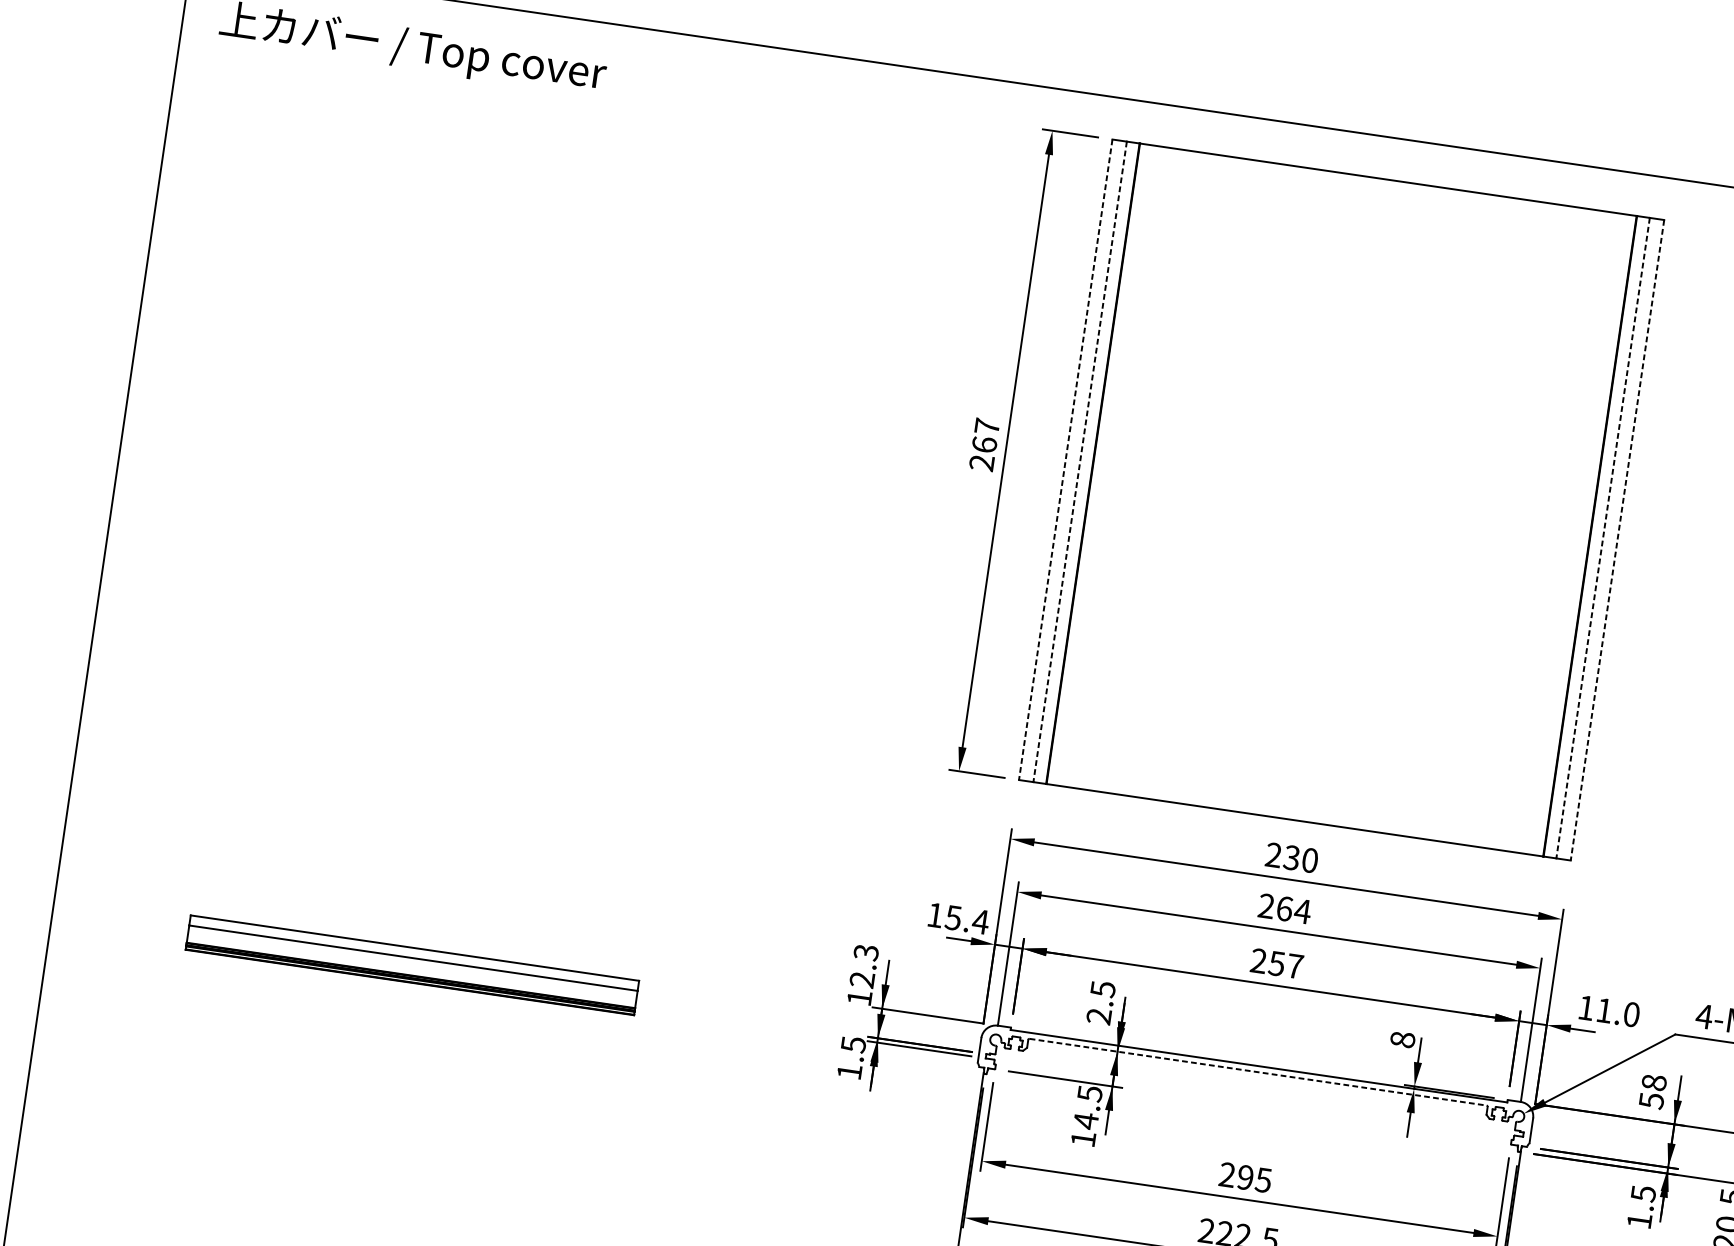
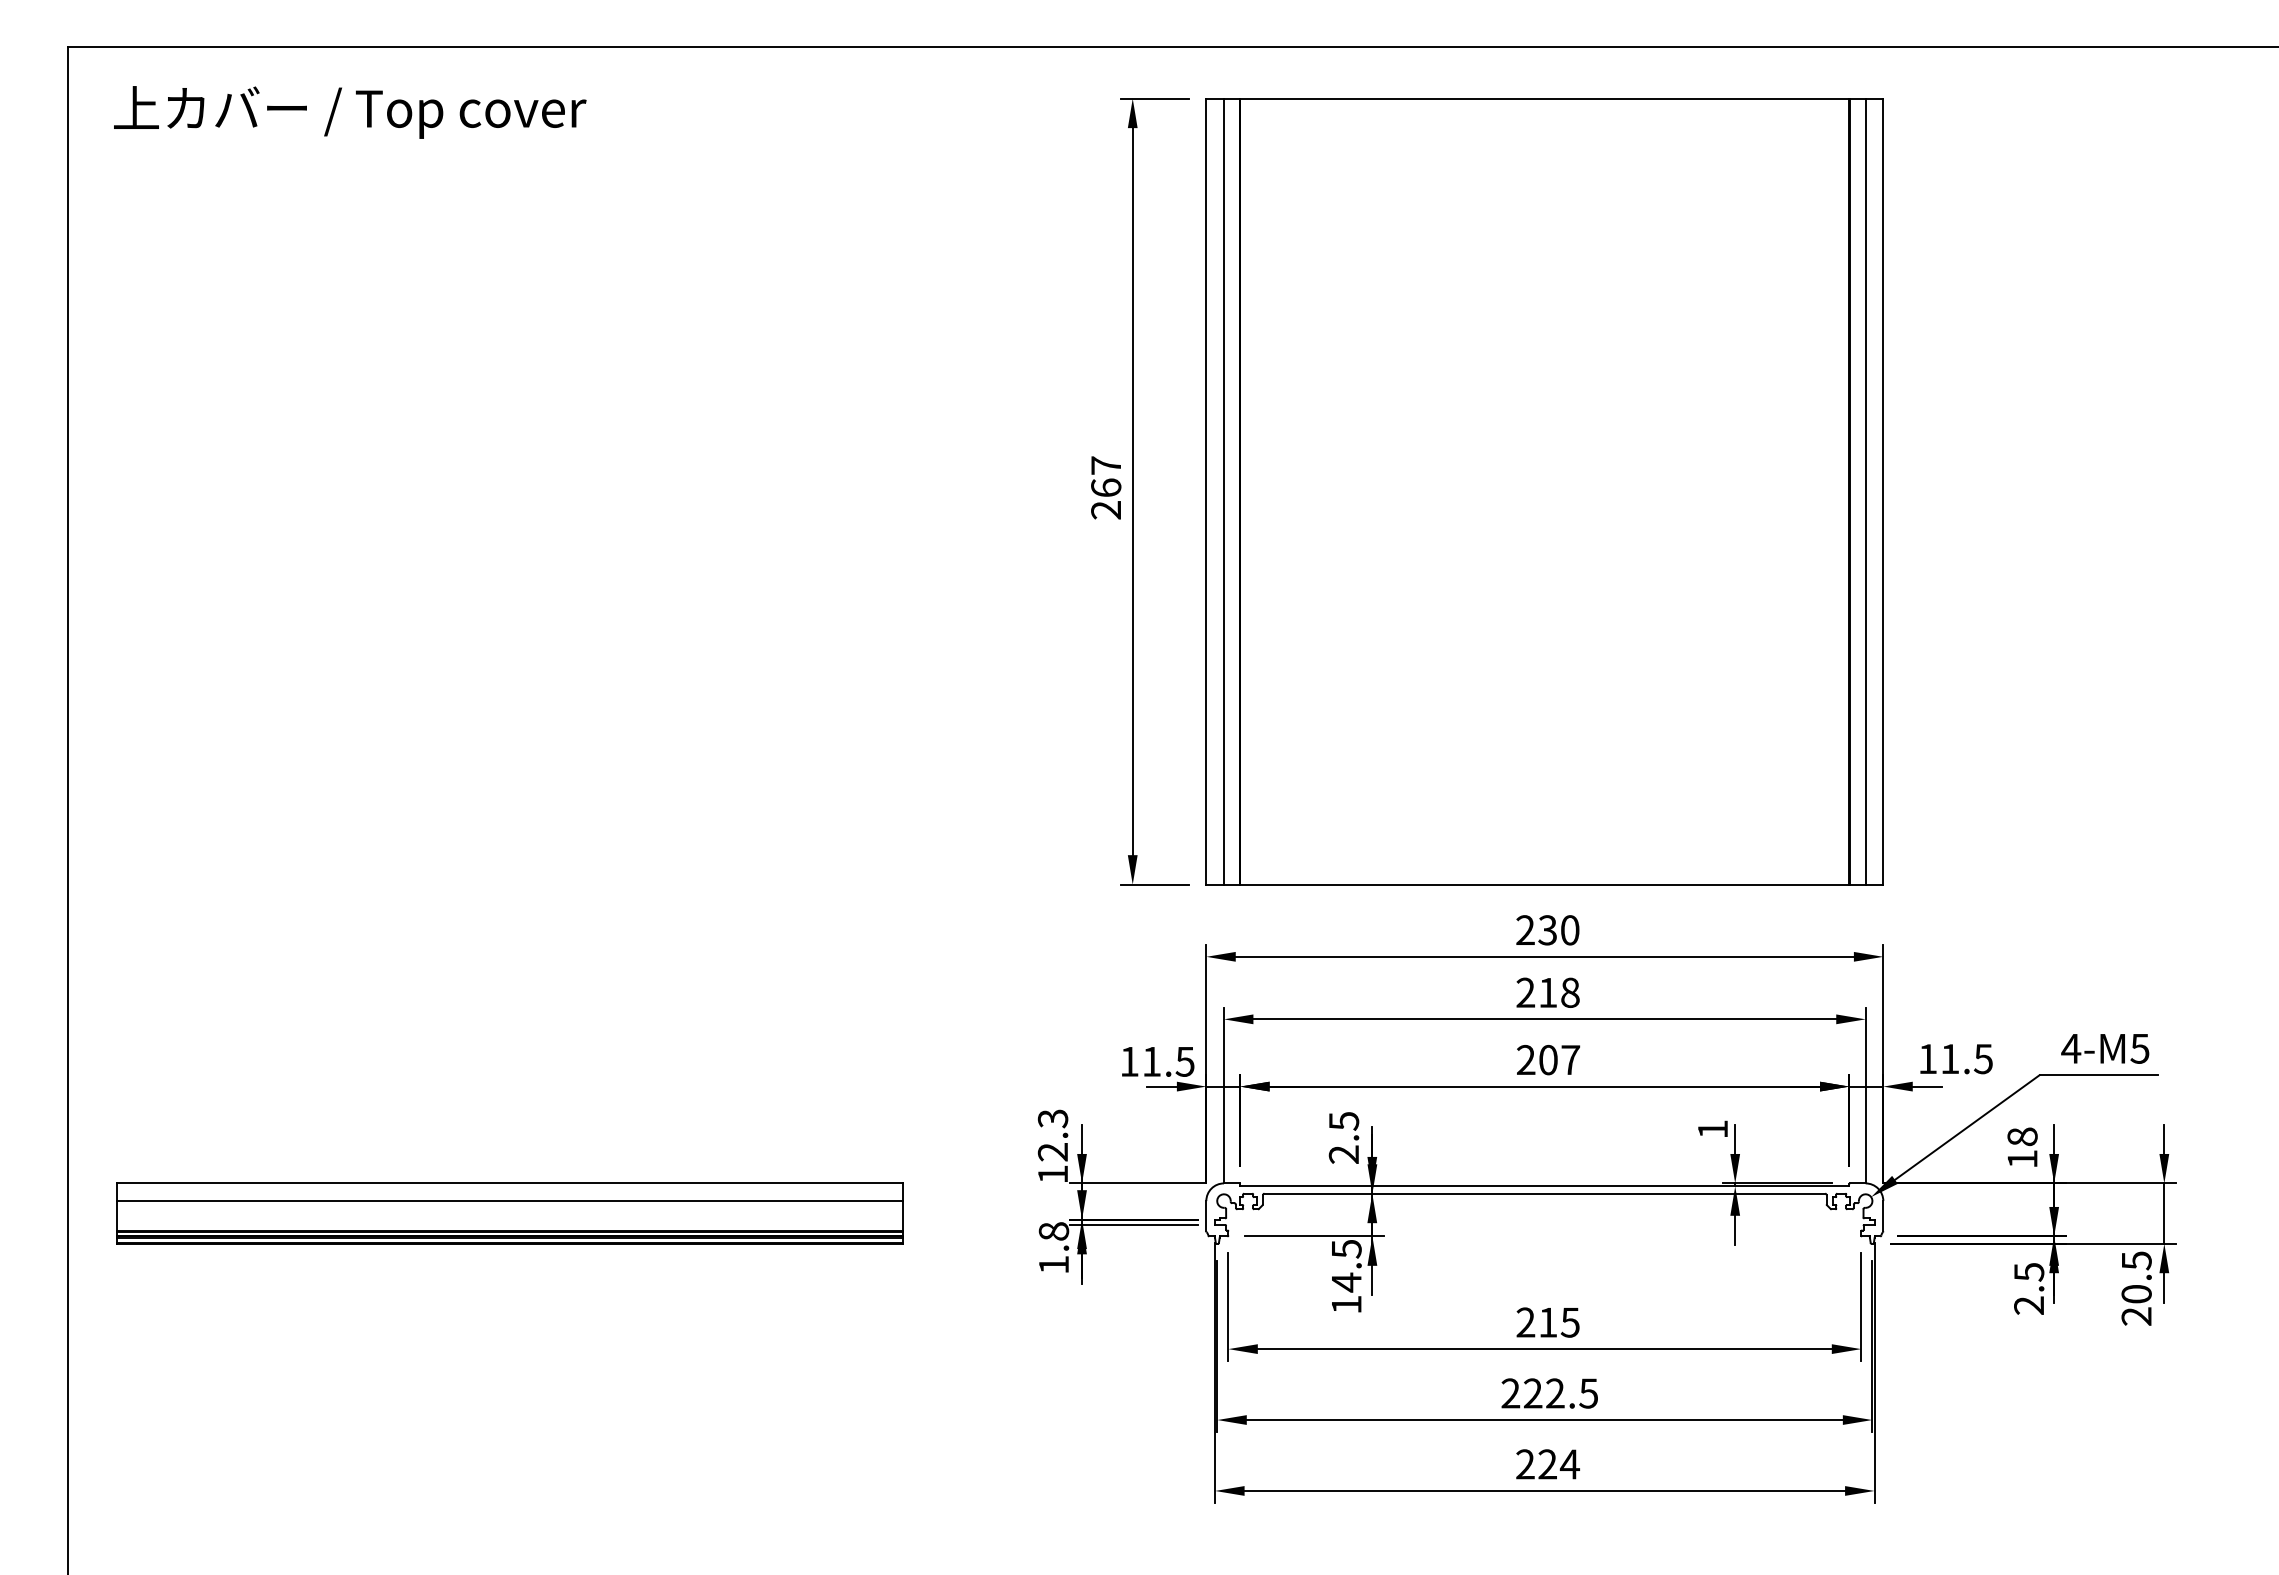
line: (1065, 459) -> (1206, 491), dashed -> solid
line: (1079, 461) -> (1223, 491), dashed -> solid
line: (1602, 538) -> (1865, 491), dashed -> solid
line: (1617, 540) -> (1883, 491), dashed -> solid
text: (1294, 909) -> (1559, 992), 264 -> 218
text: (967, 919) -> (1168, 1061), 15.4 -> 11.5
text: (1276, 963) -> (1547, 1059), 257 -> 207
part: (412, 965) -> (509, 1213), size x1.43
text: (1631, 1014) -> (1983, 1058), 11.0 -> 11.5
text: (1402, 1039) -> (1712, 1129), 8 -> 1
text: (853, 1044) -> (1053, 1231), 1.5 -> 1.8
line: (1258, 1072) -> (1545, 1193), dashed -> solid
text: (1651, 1101) -> (2022, 1159), 58 -> 18
text: (1245, 1177) -> (1548, 1322), 295 -> 215
text: (1639, 1220) -> (2028, 1305), 1.5 -> 2.5

